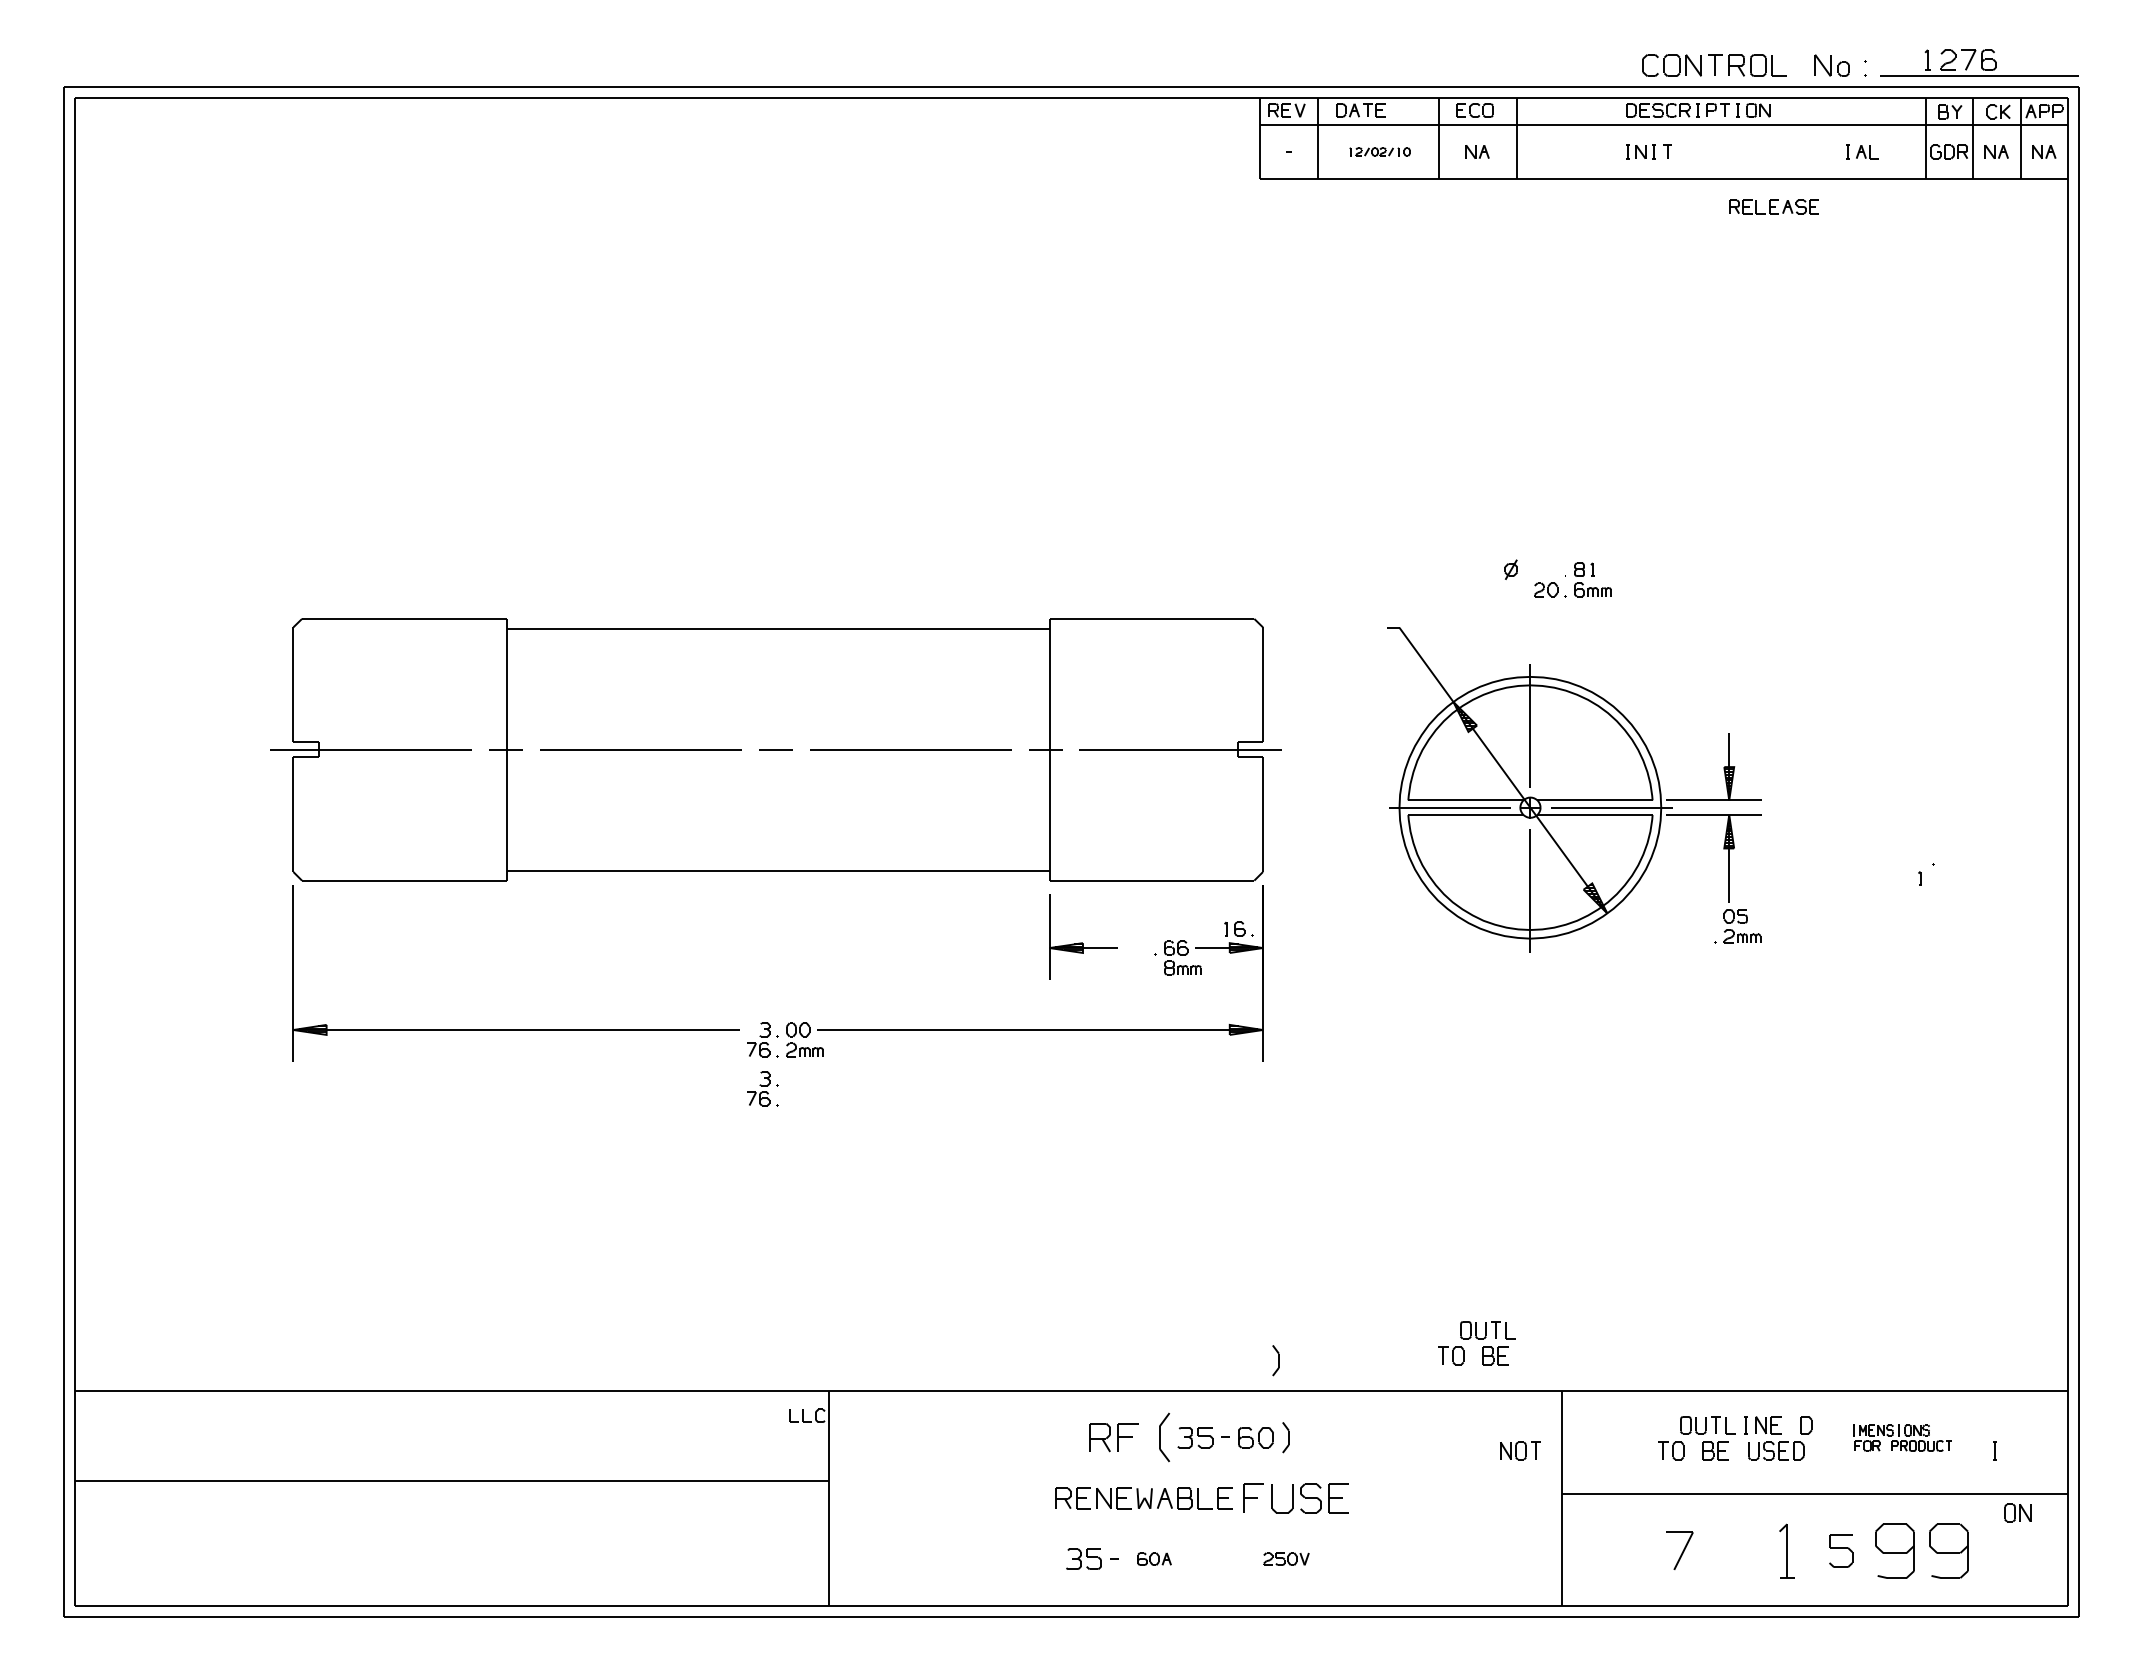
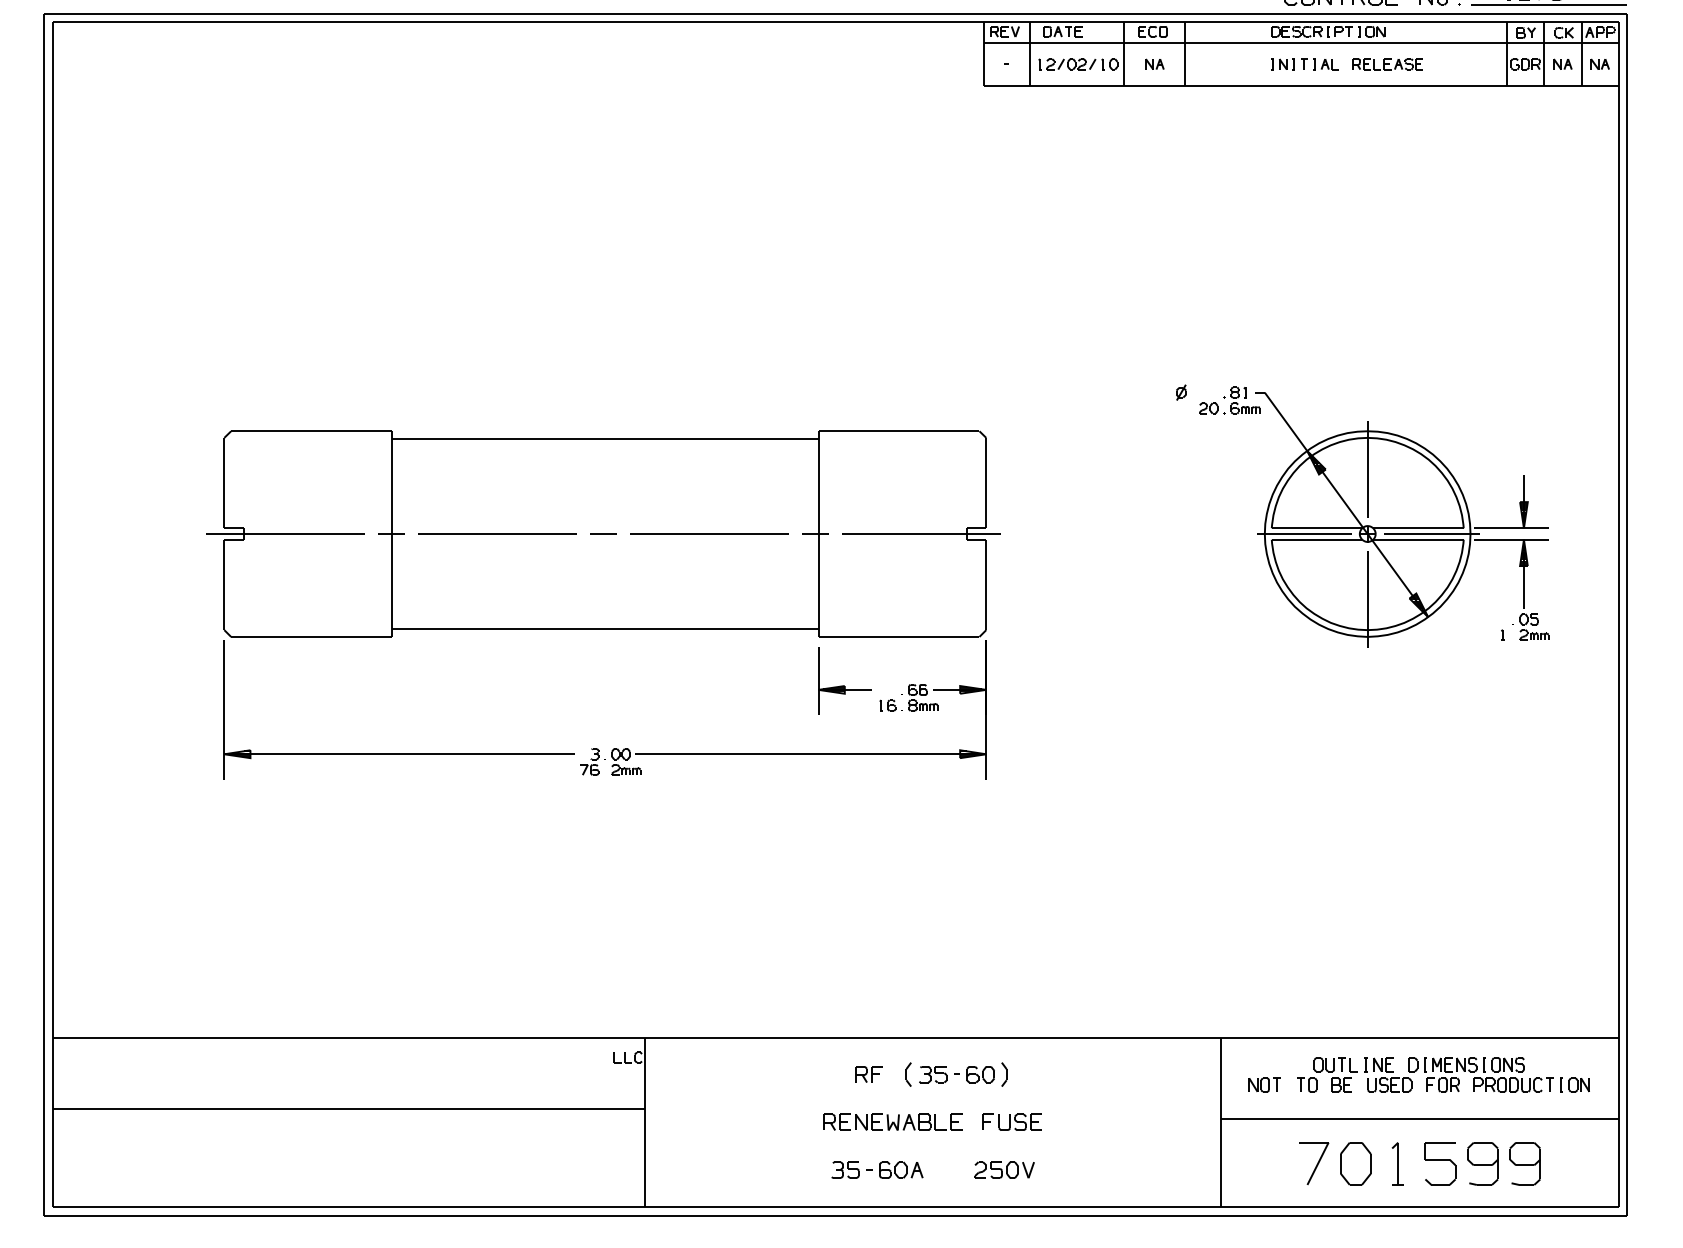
part: (1379, 151) -> (1077, 63), size x1.67
part: (1862, 151) -> (1326, 63), moved
part: (1773, 206) -> (1387, 63), moved
part: (1574, 789) -> (1402, 519), moved
part: (1238, 928) -> (890, 705), moved
part: (762, 1088) -> (592, 800), removed
part: (1476, 1343) -> (1154, 1000), removed
part: (1275, 1360) -> (996, 1013), removed
part: (1113, 1437) -> (868, 1074), size x0.71
part: (1163, 1437) -> (908, 1074), size x0.62
part: (1902, 1438) -> (1488, 1075), size x1.67
part: (1520, 1450) -> (1264, 1084), moved
part: (1295, 1498) -> (1011, 1122), size x0.71
part: (2017, 1512) -> (1579, 1084), moved
part: (1679, 1550) -> (1313, 1163), size x1.43
part: (1733, 1550) -> (1355, 1163), added
part: (1840, 1550) -> (1440, 1163), size x1.67
part: (1154, 1558) -> (901, 1169), size x1.67
part: (1286, 1558) -> (1004, 1169), size x1.67

